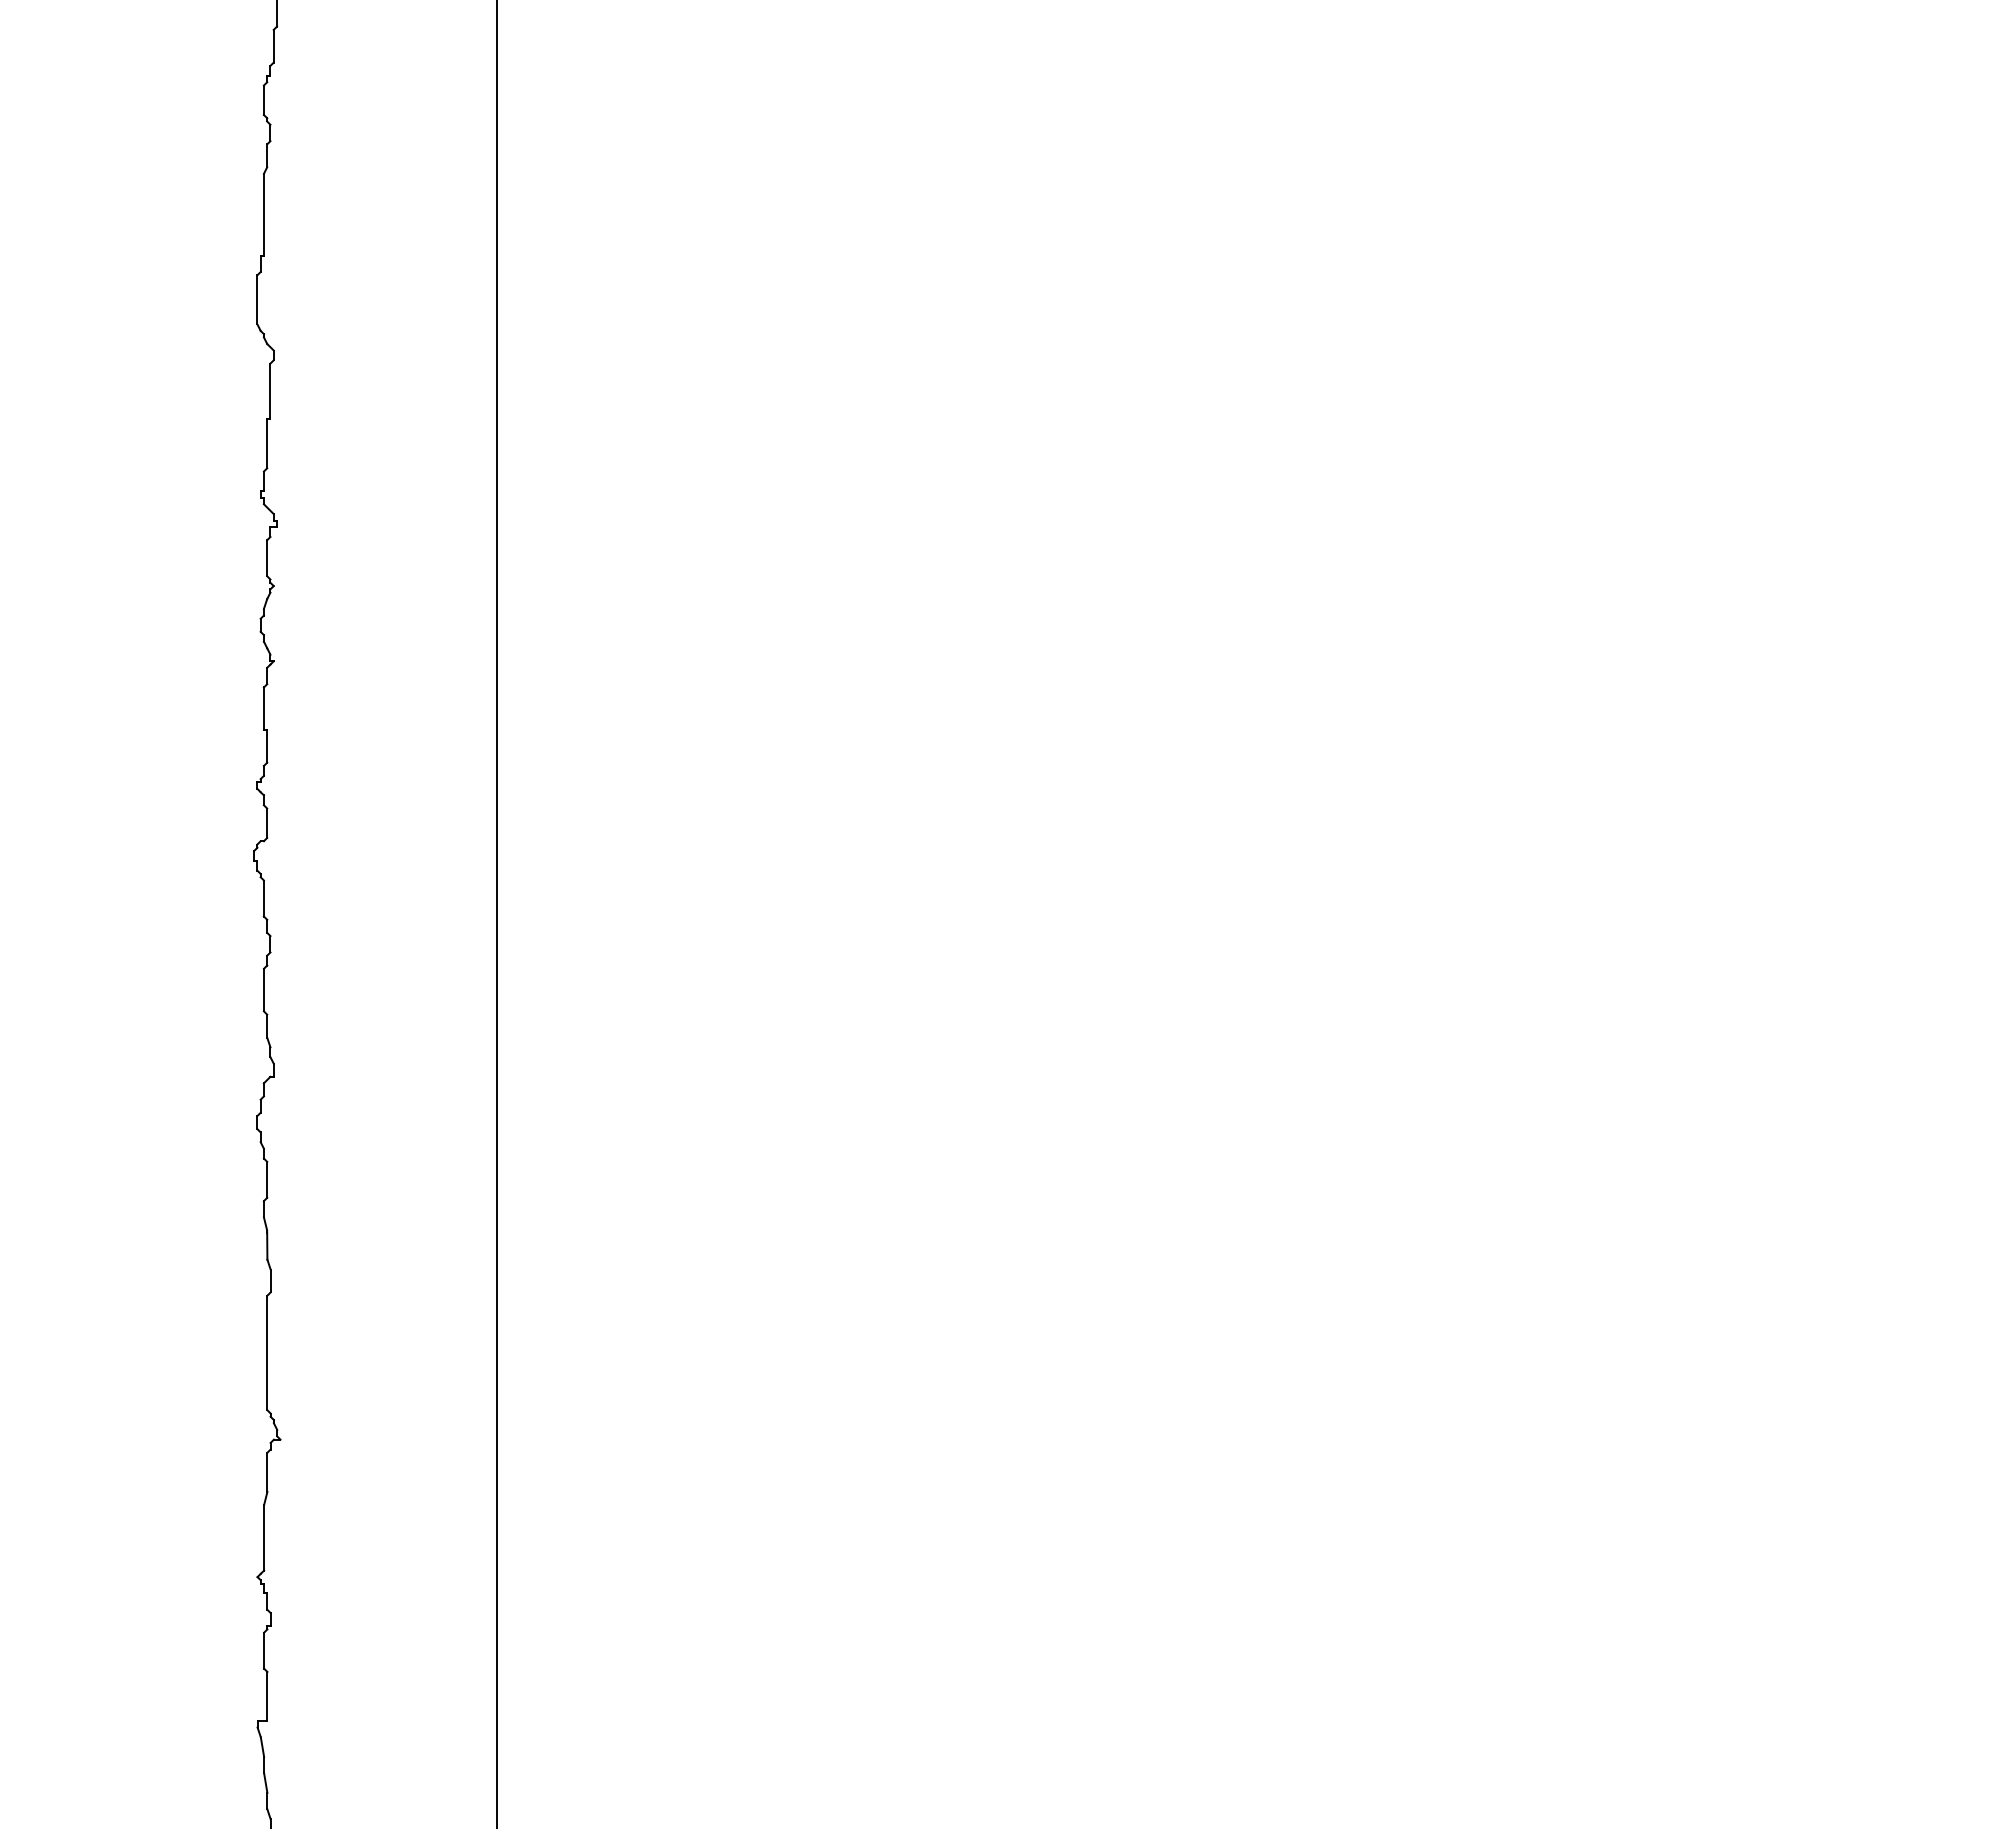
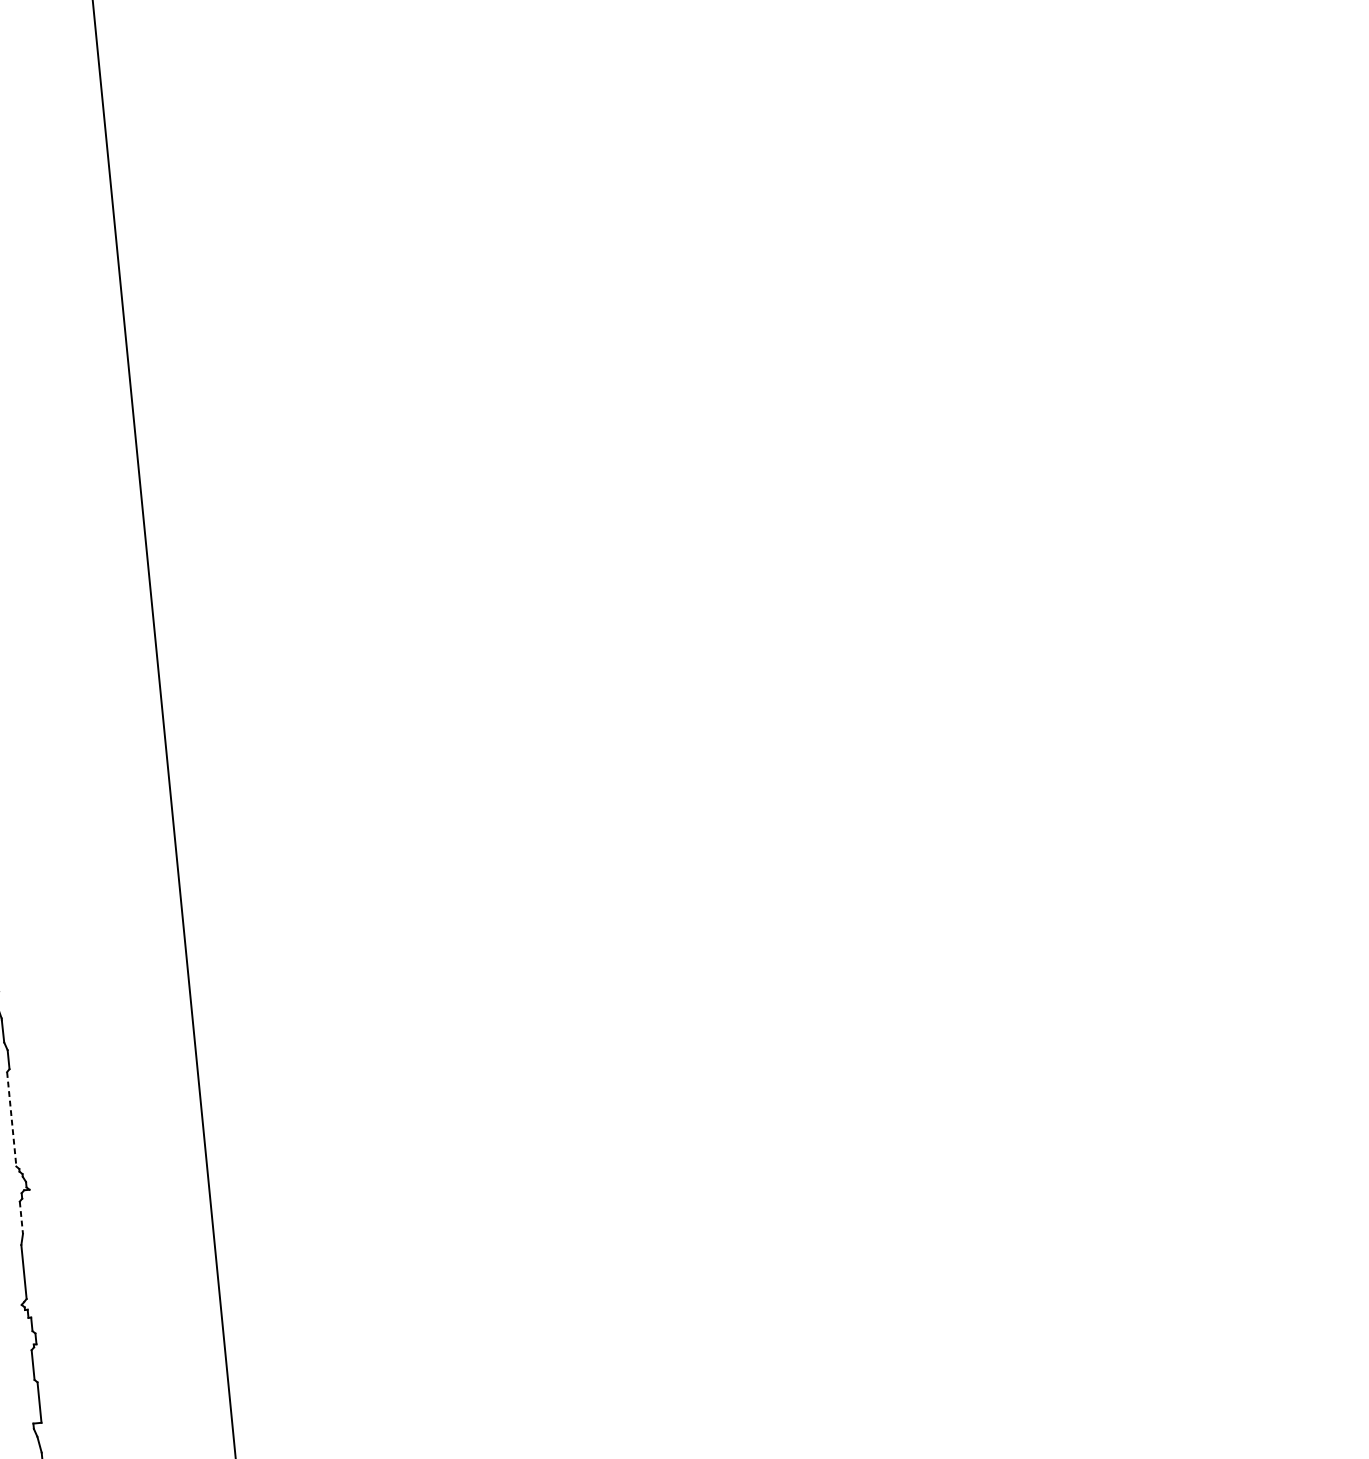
line: (267, 1353) -> (11, 1119), solid -> dashed
line: (267, 1472) -> (21, 1217), solid -> dashed

